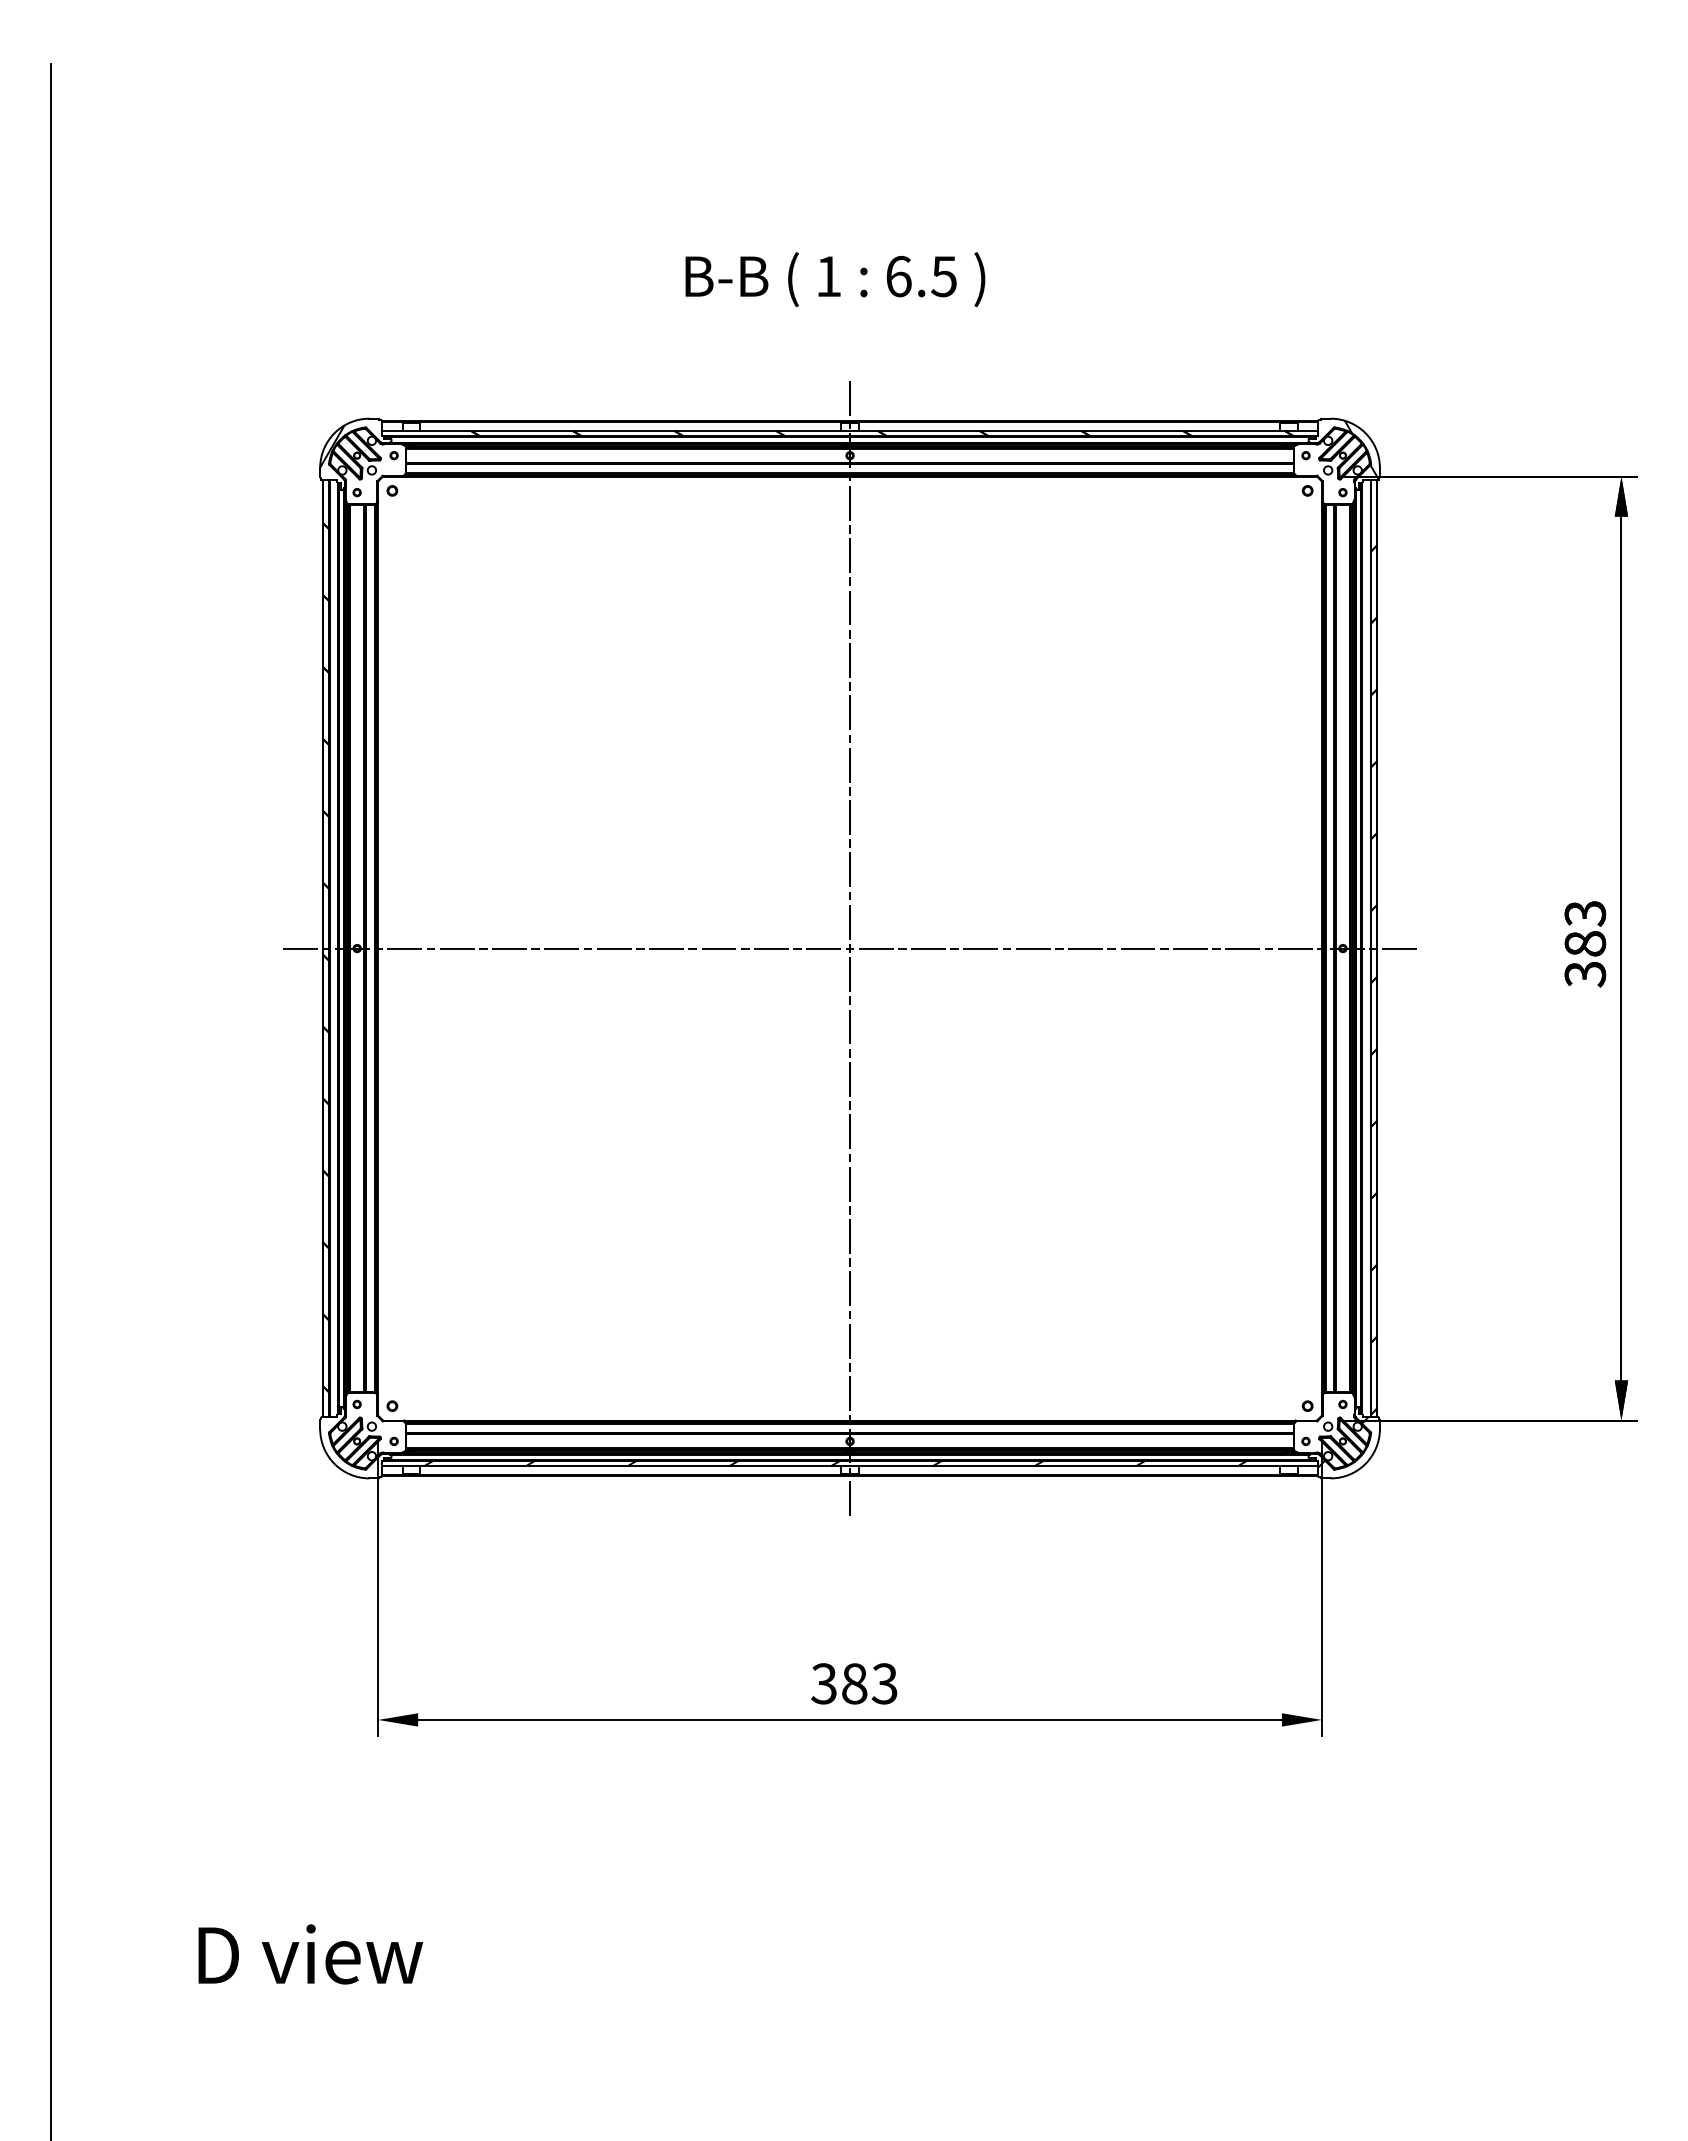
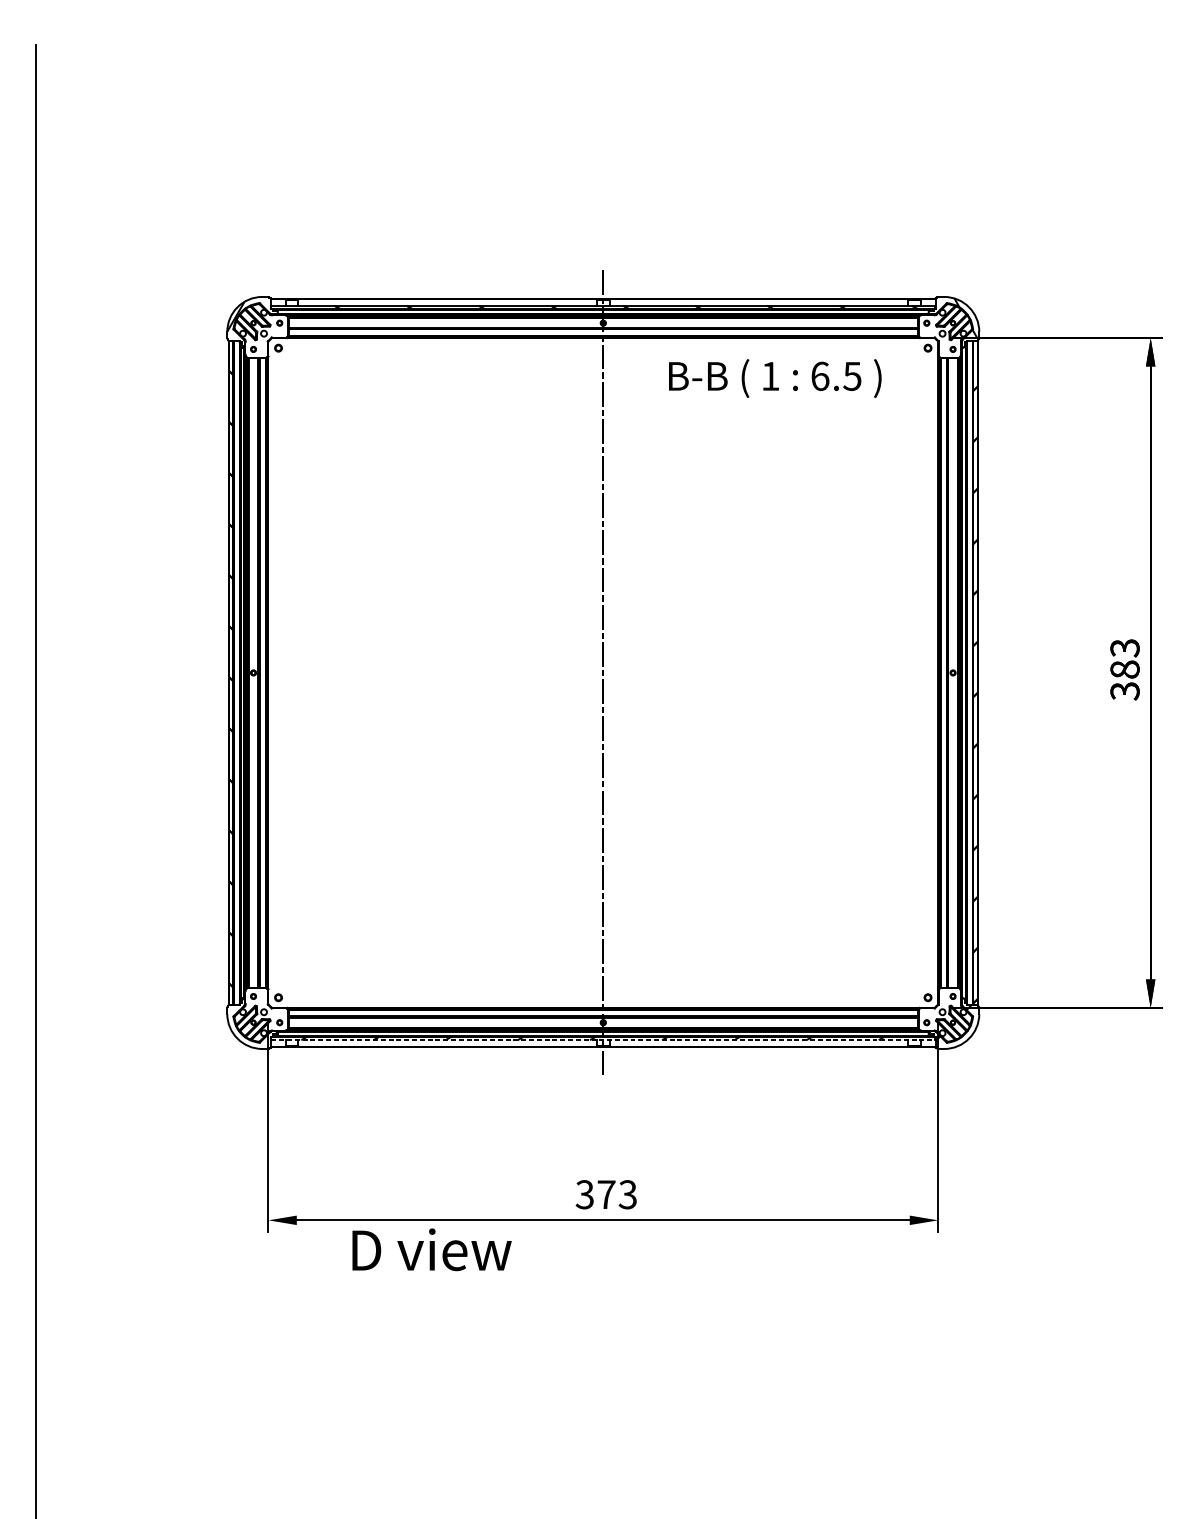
text: (835, 279) -> (775, 378), moved
line: (849, 948) -> (602, 672), removed
line: (850, 1466) -> (603, 1040), solid -> dashed
text: (854, 1683) -> (606, 1194), 383 -> 373
text: (310, 1954) -> (431, 1249), moved

